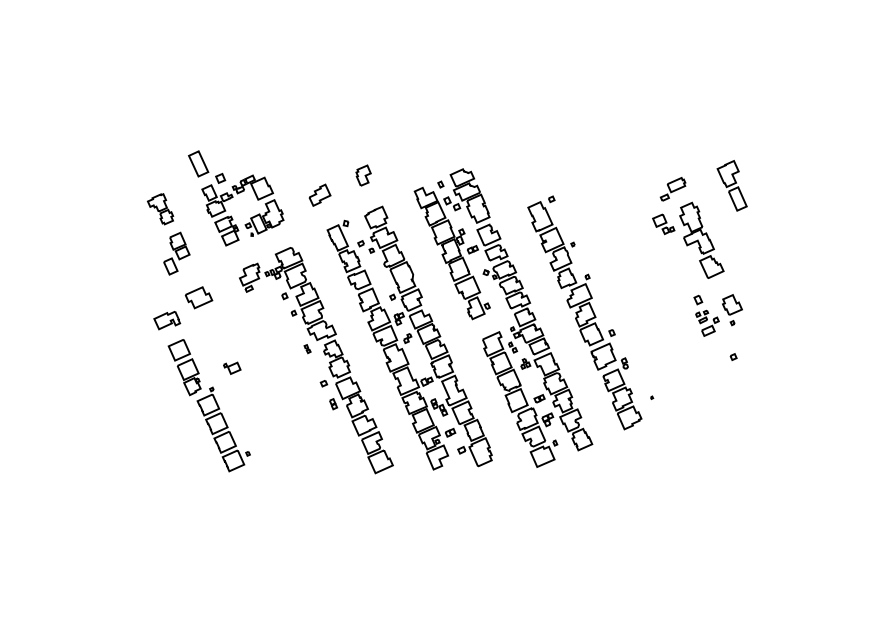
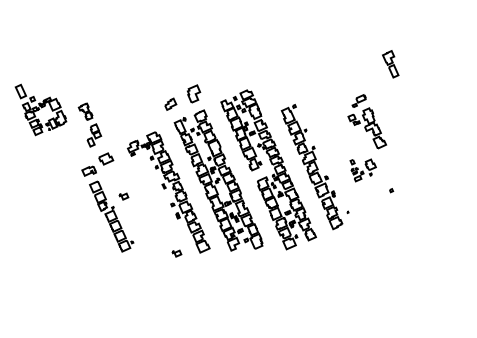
part: (362, 175) -> (193, 93), size x1.6
part: (731, 186) -> (390, 64), moved
part: (235, 197) -> (40, 109), moved
part: (716, 315) -> (362, 170), moved
part: (330, 474) -> (176, 253), added

